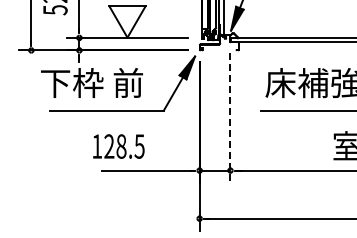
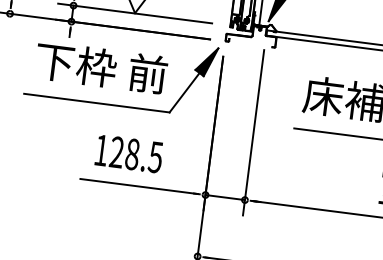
text: (91, 82) -> (100, 67), moved
line: (230, 117) -> (253, 132), dashed -> solid
text: (118, 146) -> (128, 153), moved

